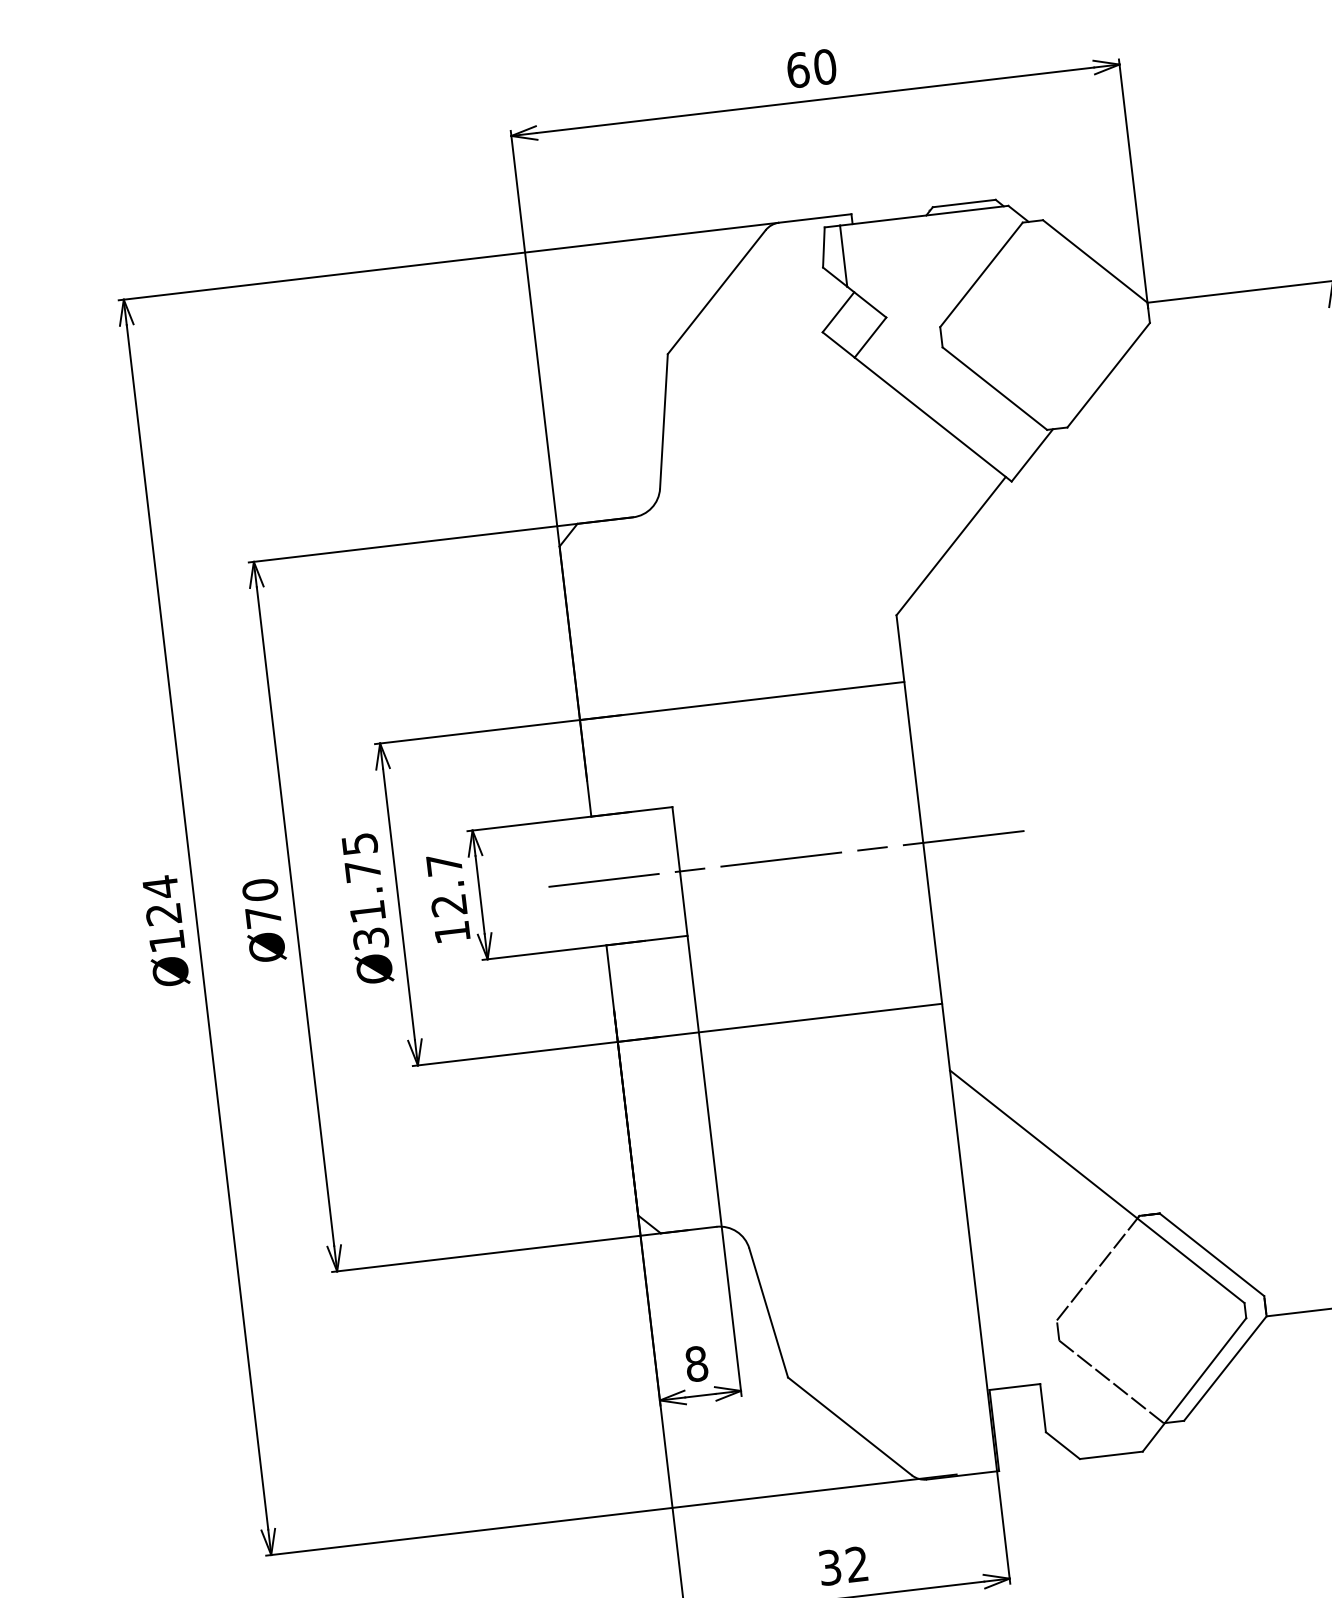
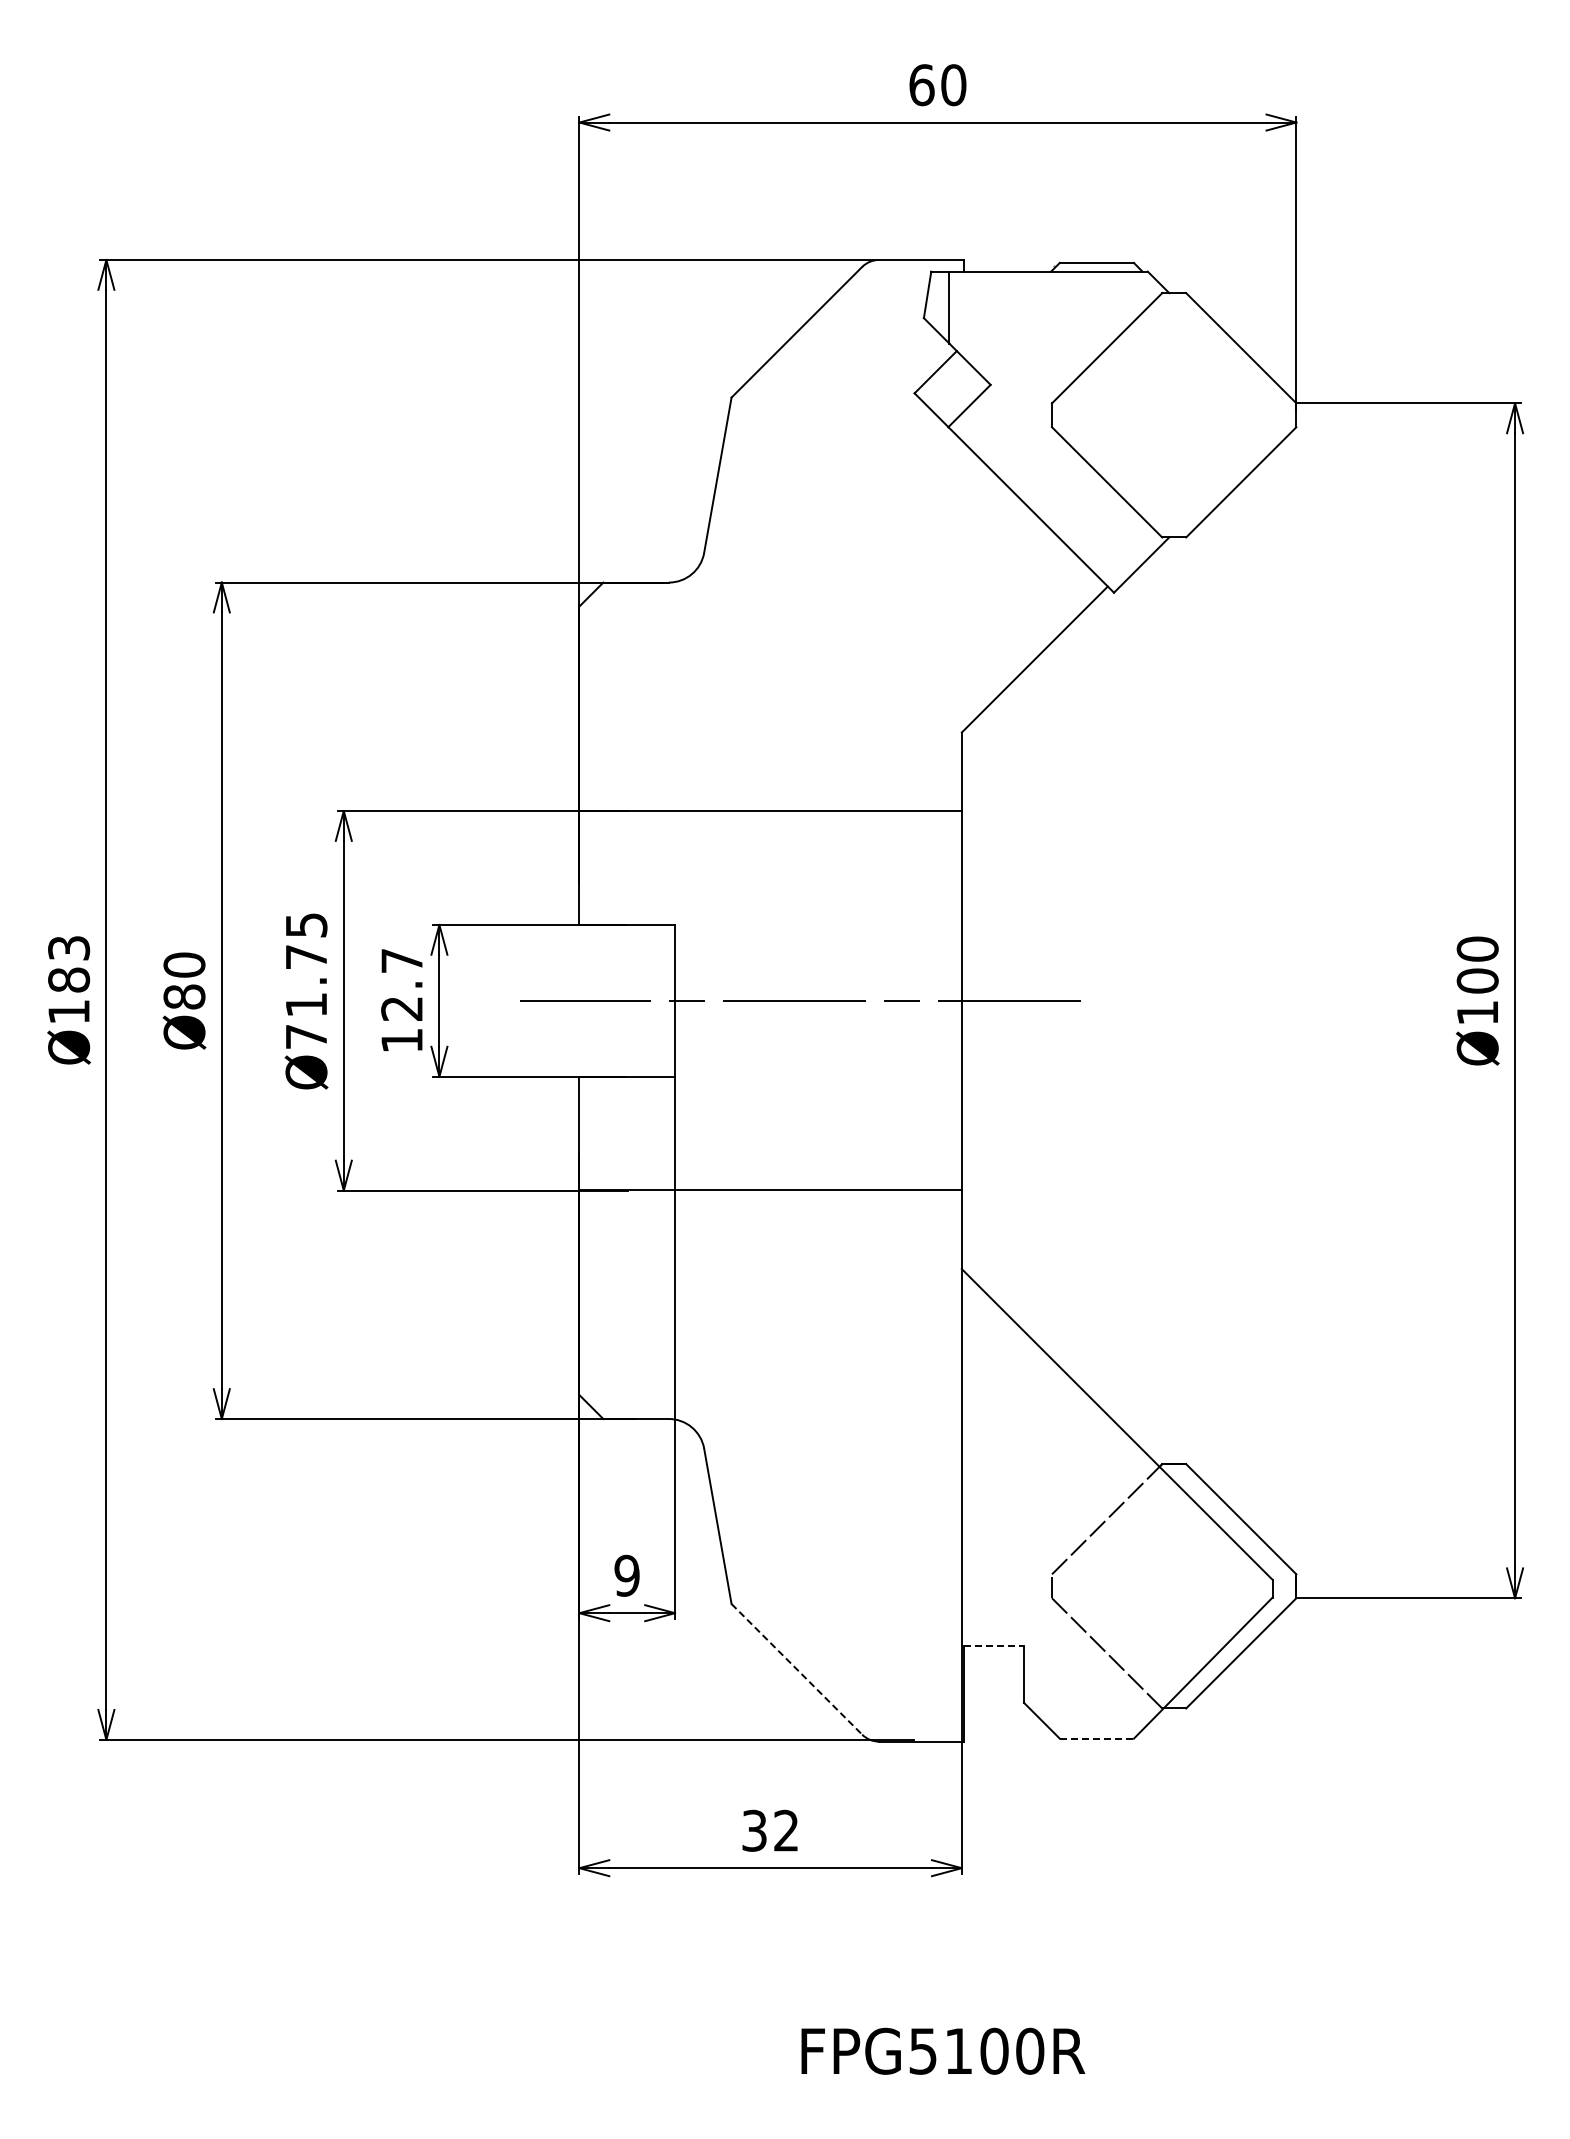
text: (162, 900) -> (69, 963), Ø124 -> Ø183
text: (263, 916) -> (184, 996), Ø70 -> Ø80
text: (370, 938) -> (306, 1036), Ø31.75 -> Ø71.75
text: (696, 1363) -> (626, 1575), 8 -> 9
line: (1015, 1387) -> (994, 1646), solid -> dashed
line: (850, 1426) -> (797, 1669), solid -> dashed
line: (1111, 1455) -> (1097, 1738), solid -> dashed

